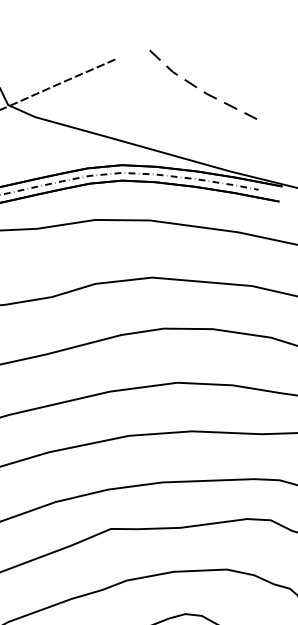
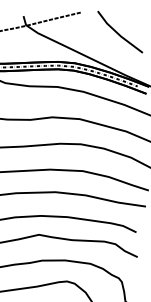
line: (200, 88) -> (118, 33), dashed -> solid

